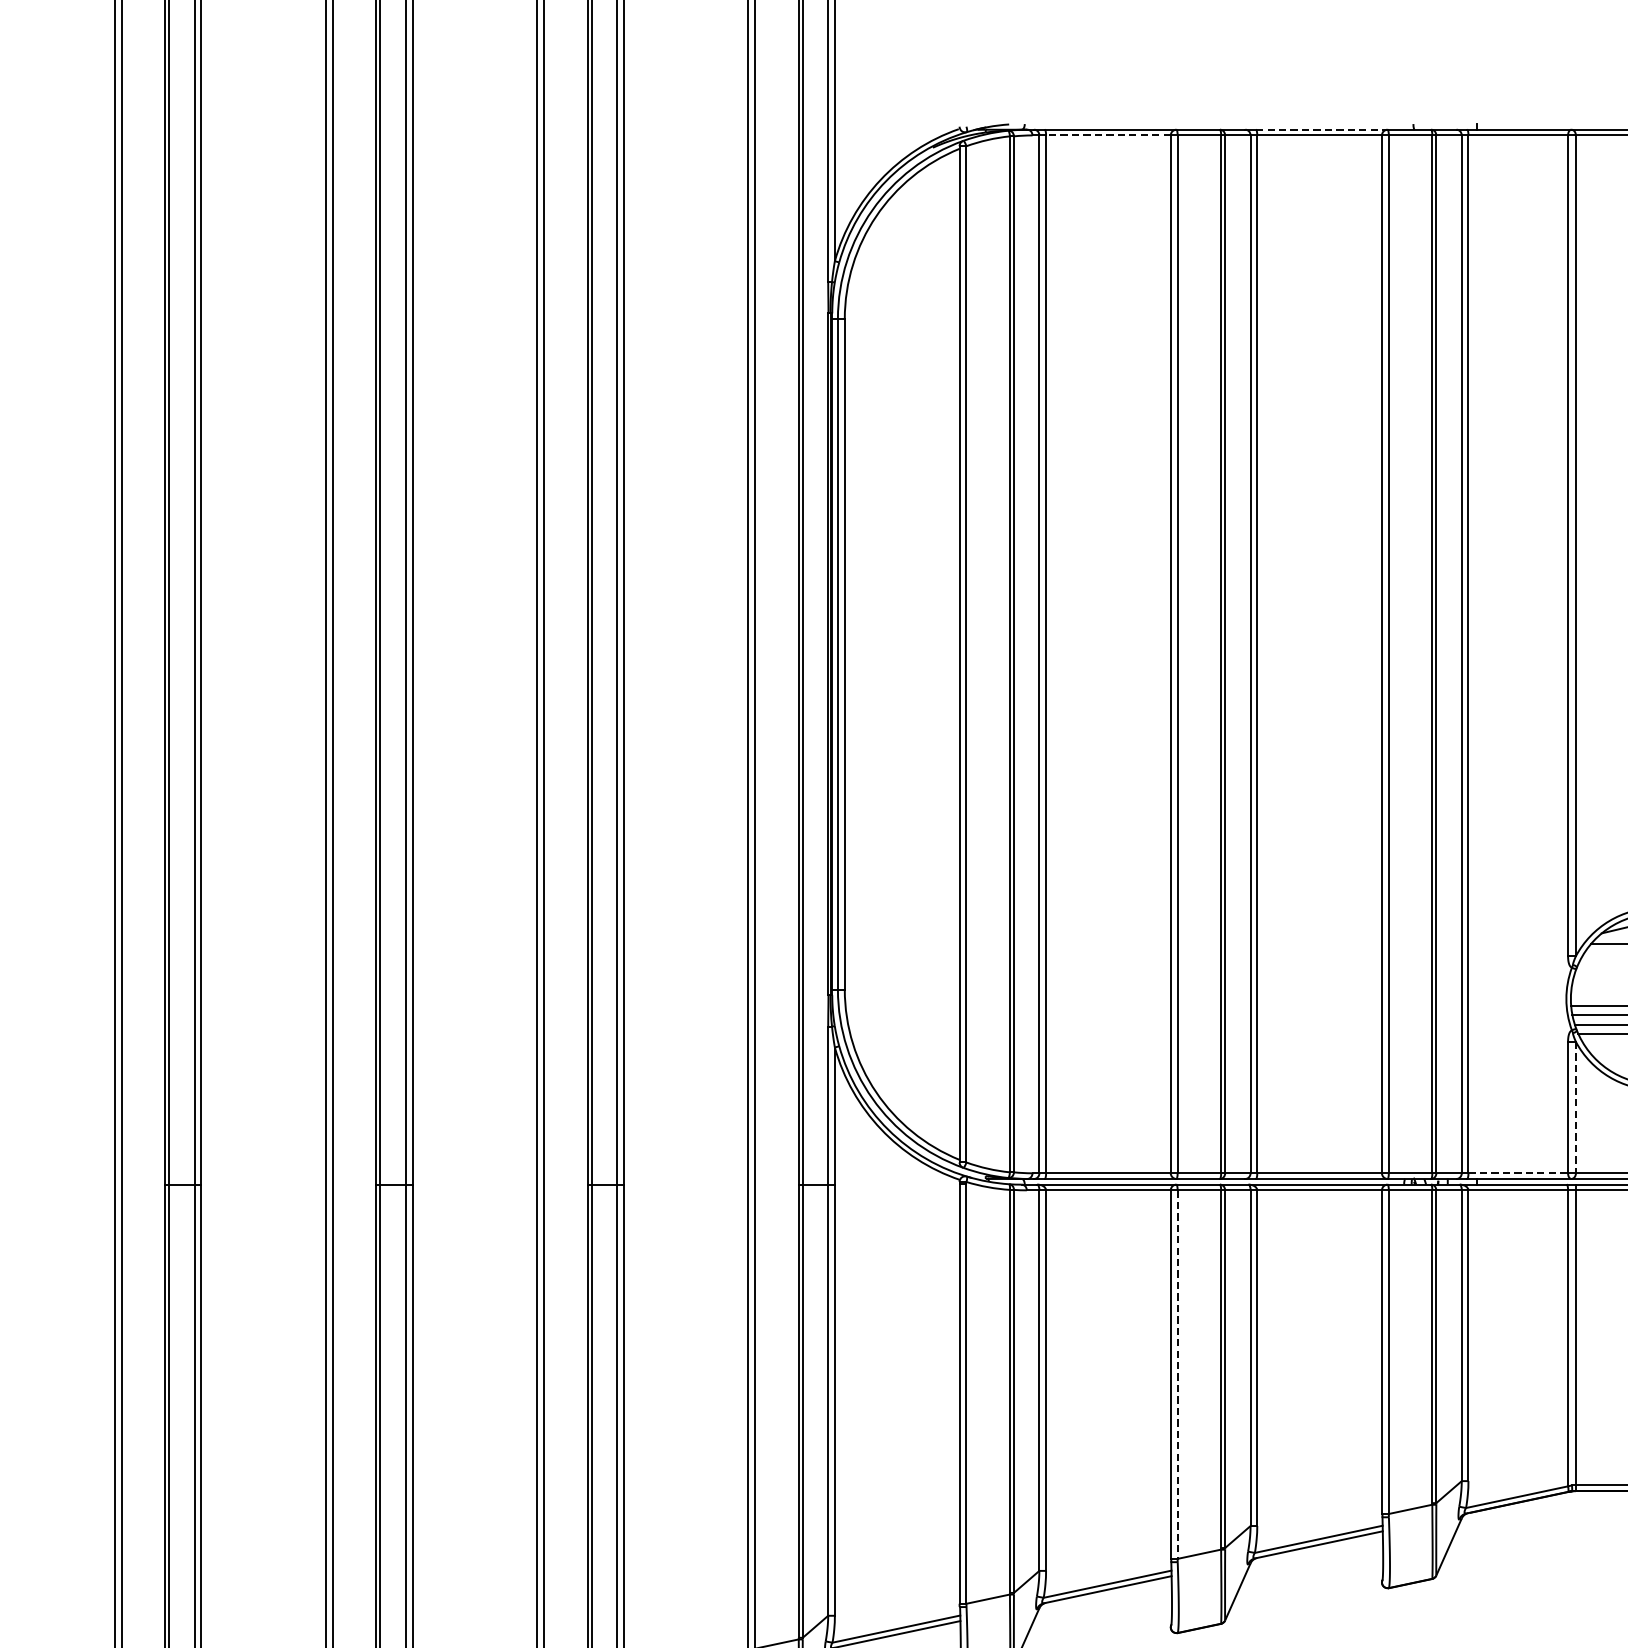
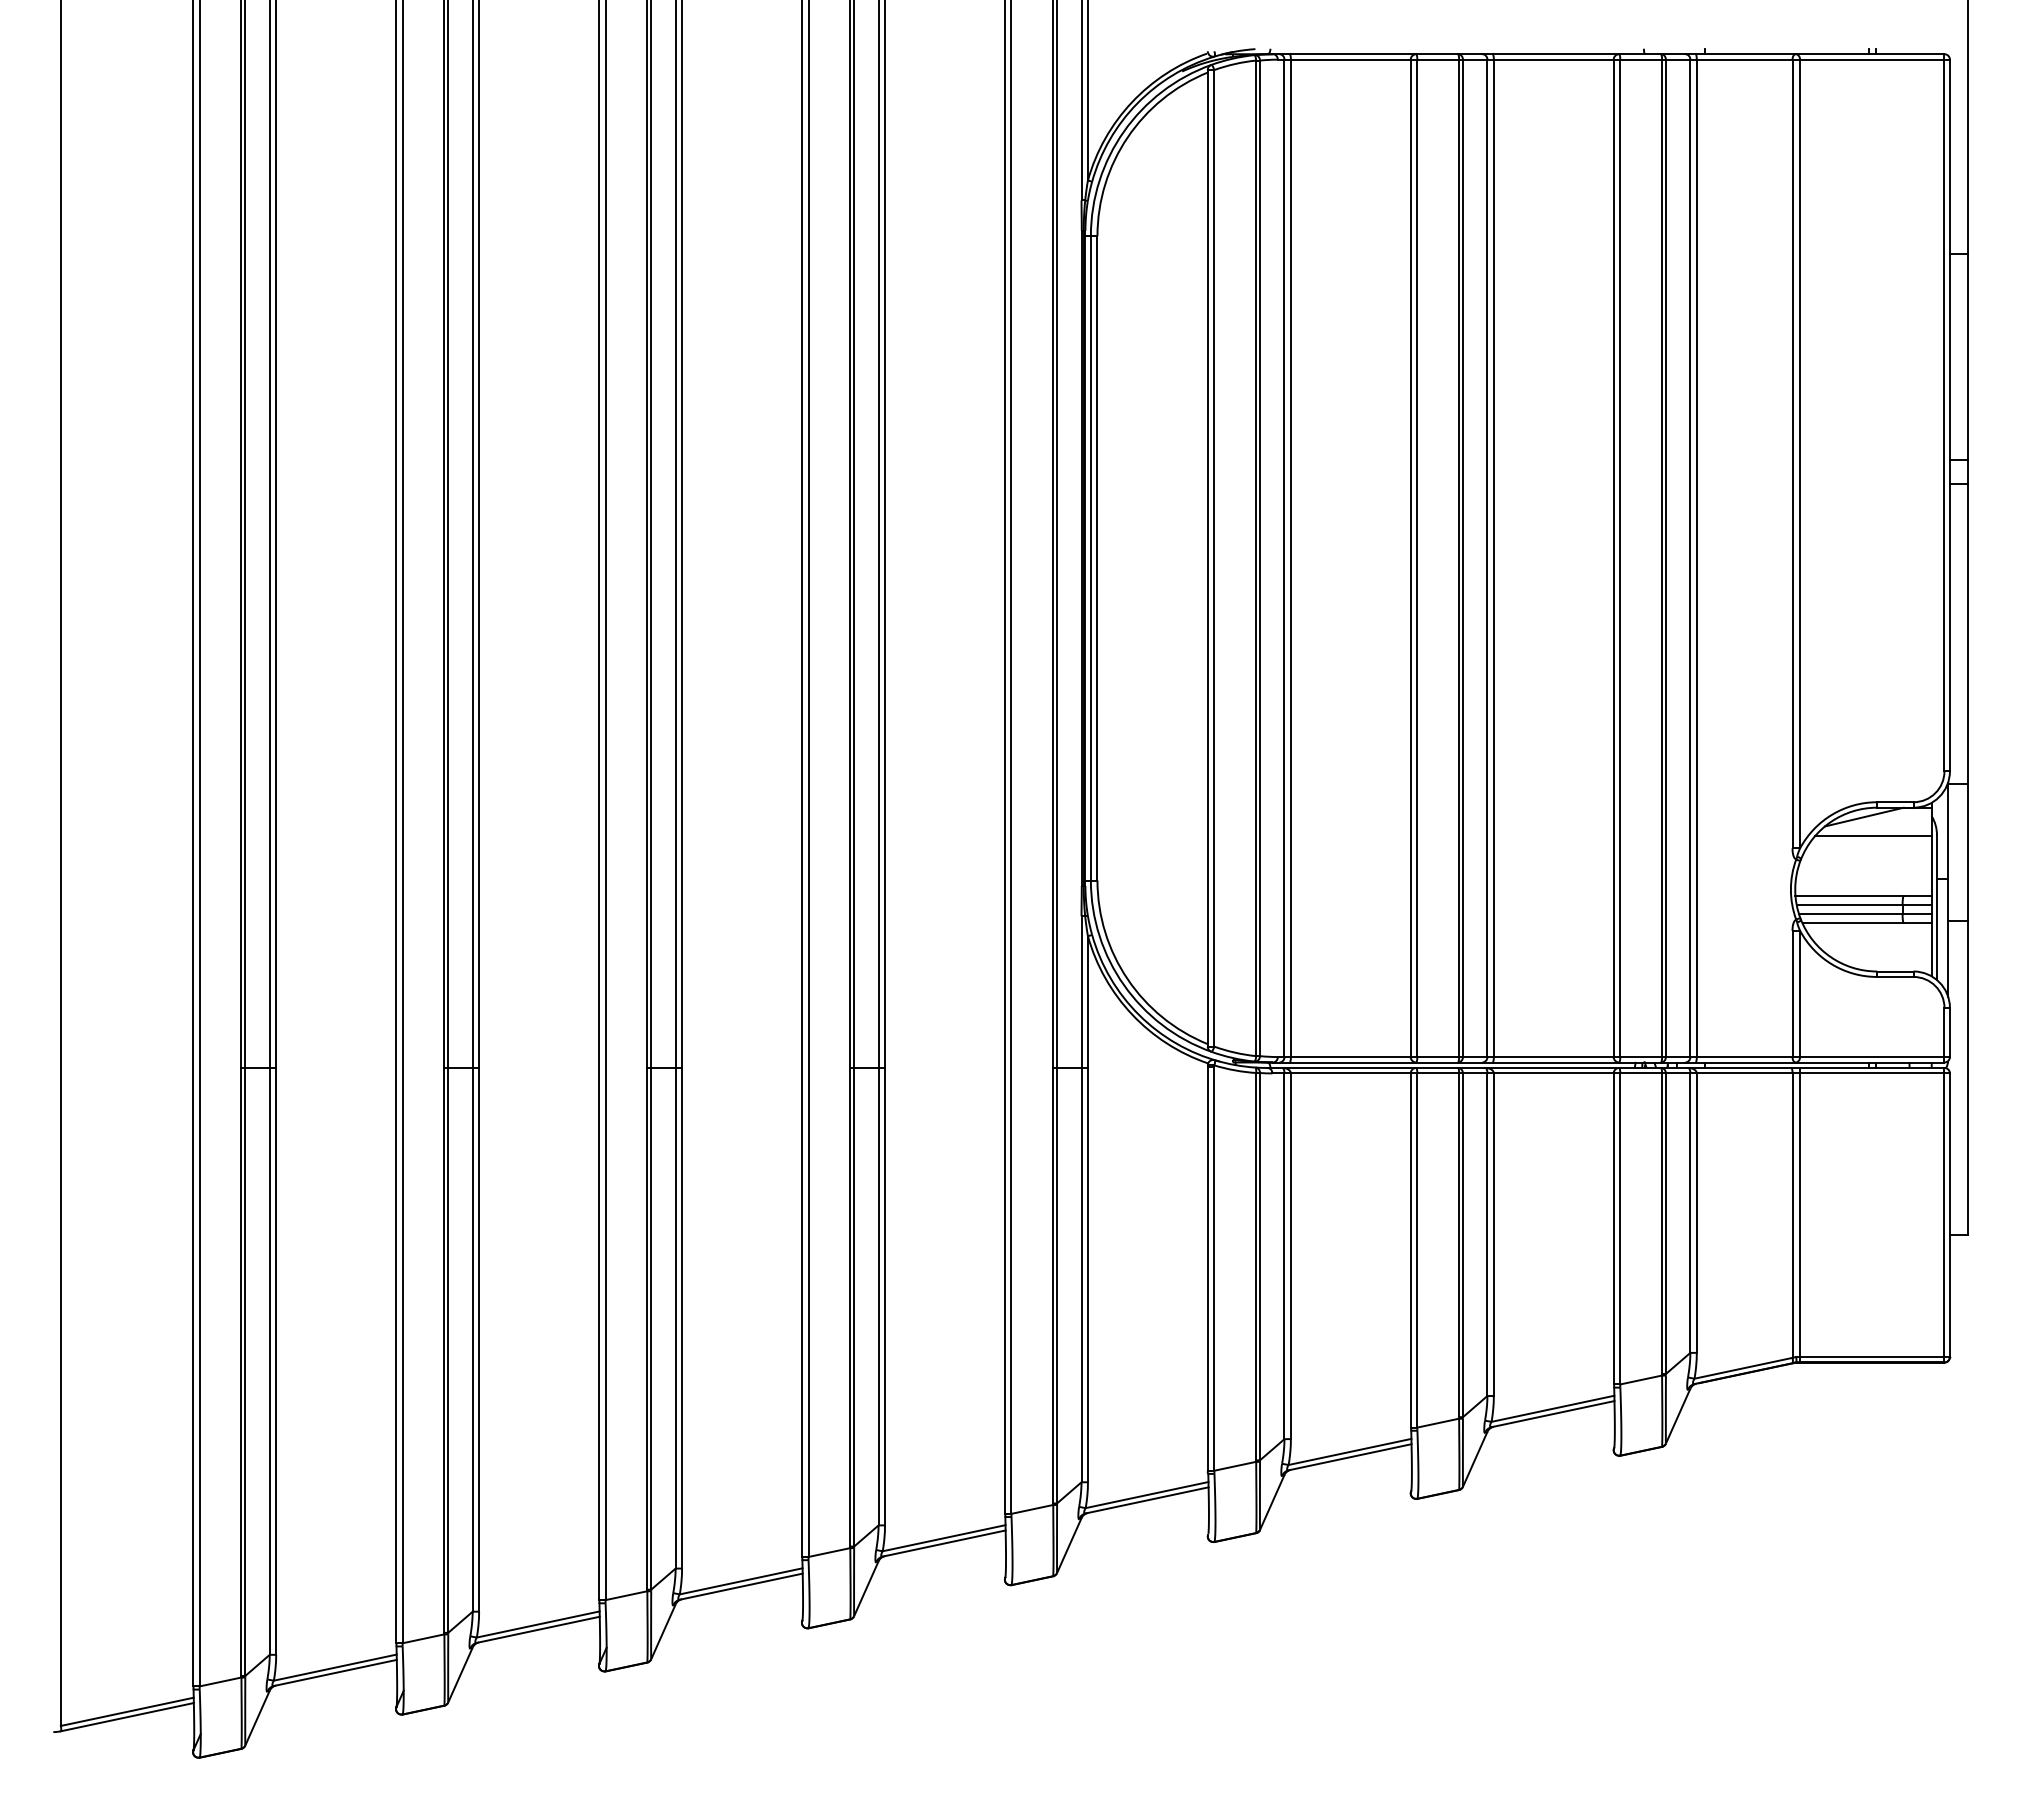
line: (1322, 130) -> (1556, 54), dashed -> solid
line: (1108, 135) -> (1350, 59), dashed -> solid
line: (1576, 1108) -> (1800, 994), dashed -> solid
line: (1518, 1173) -> (1744, 1057), dashed -> solid
line: (1177, 1375) -> (1417, 1251), dashed -> solid

